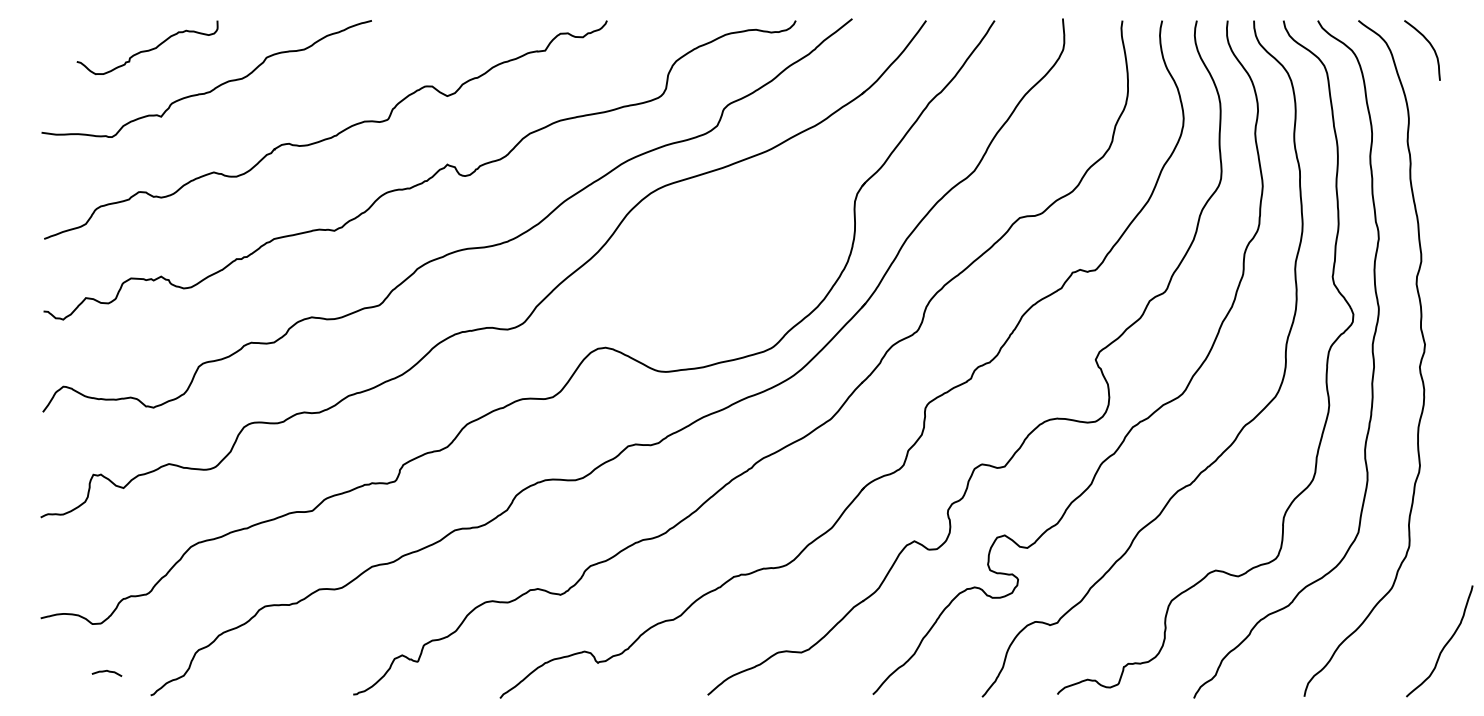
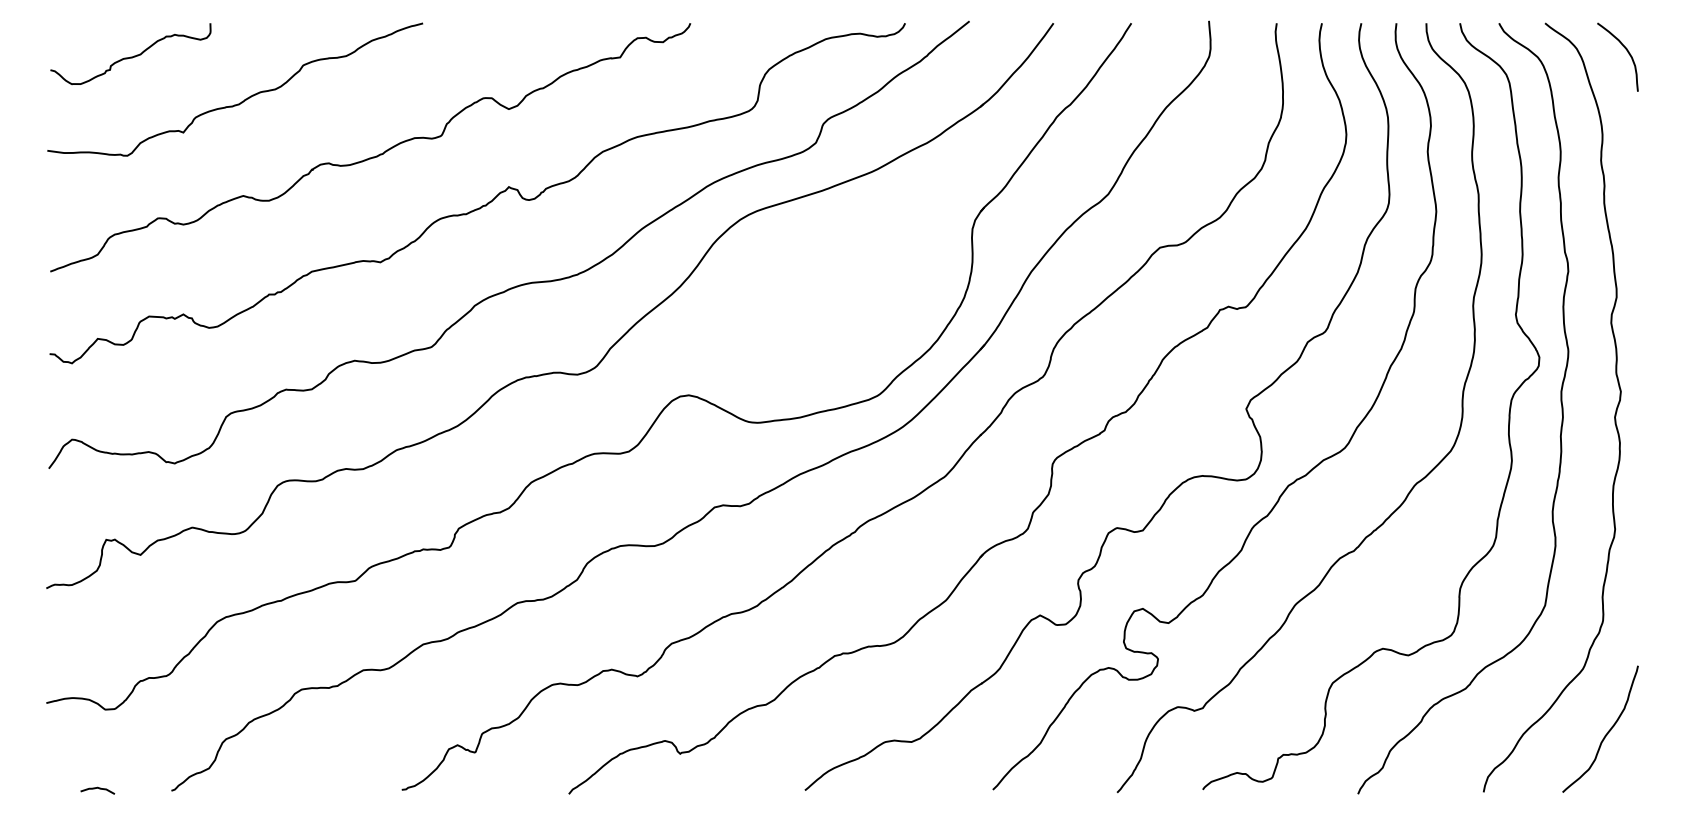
curve: (147, 49) -> (130, 56), moved
curve: (1445, 643) -> (1607, 731), moved
curve: (106, 671) -> (97, 788), moved

